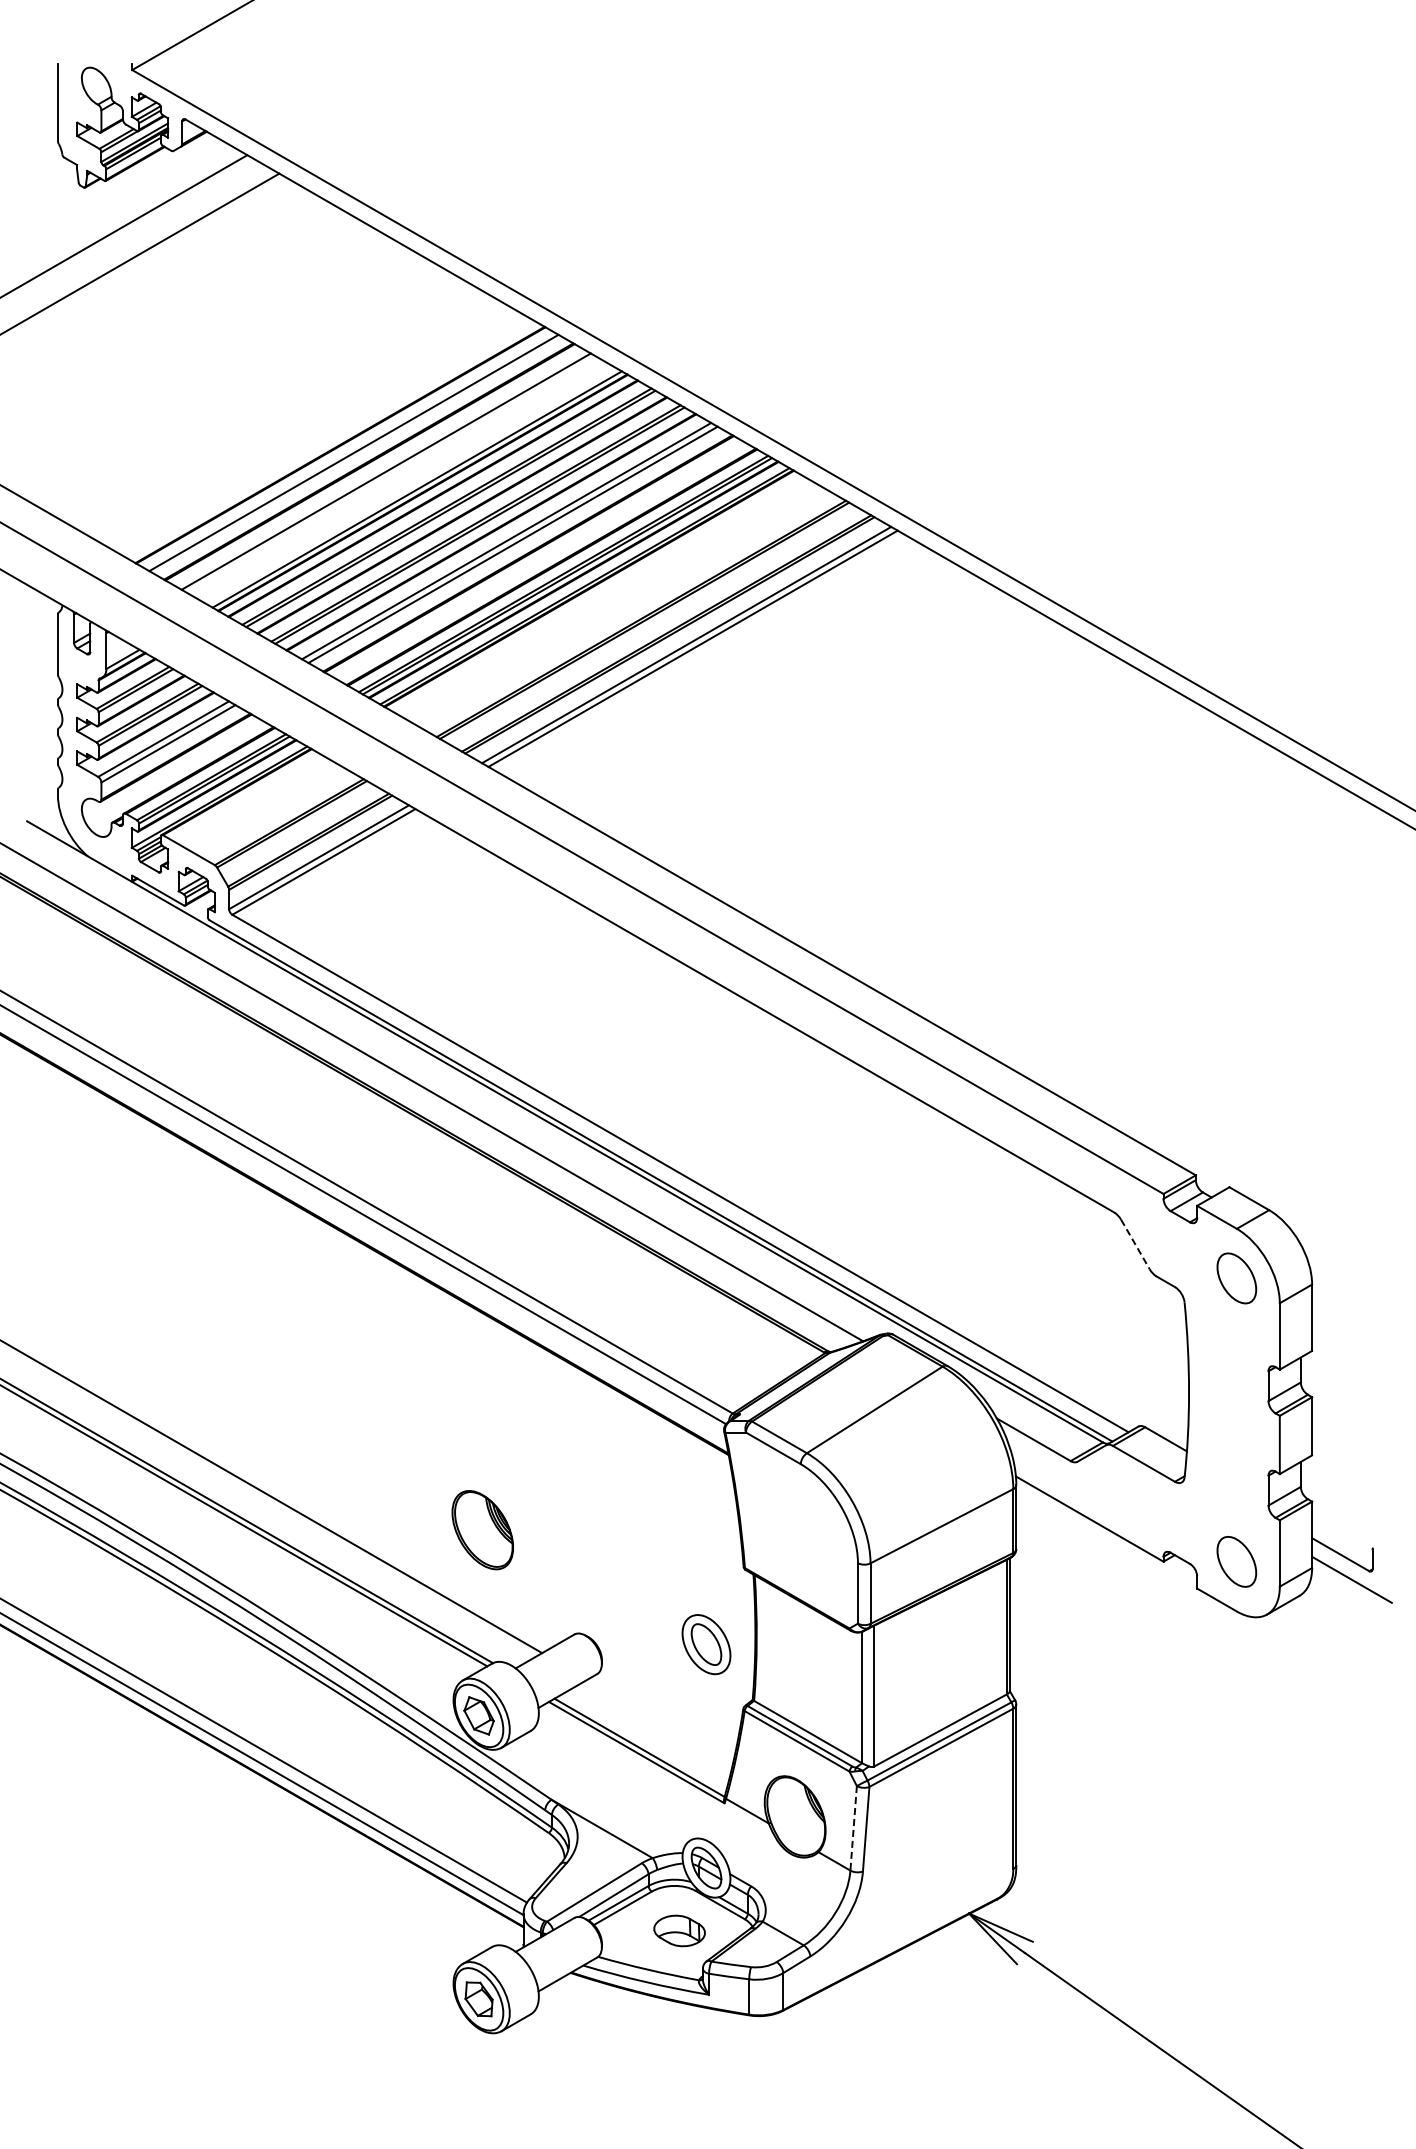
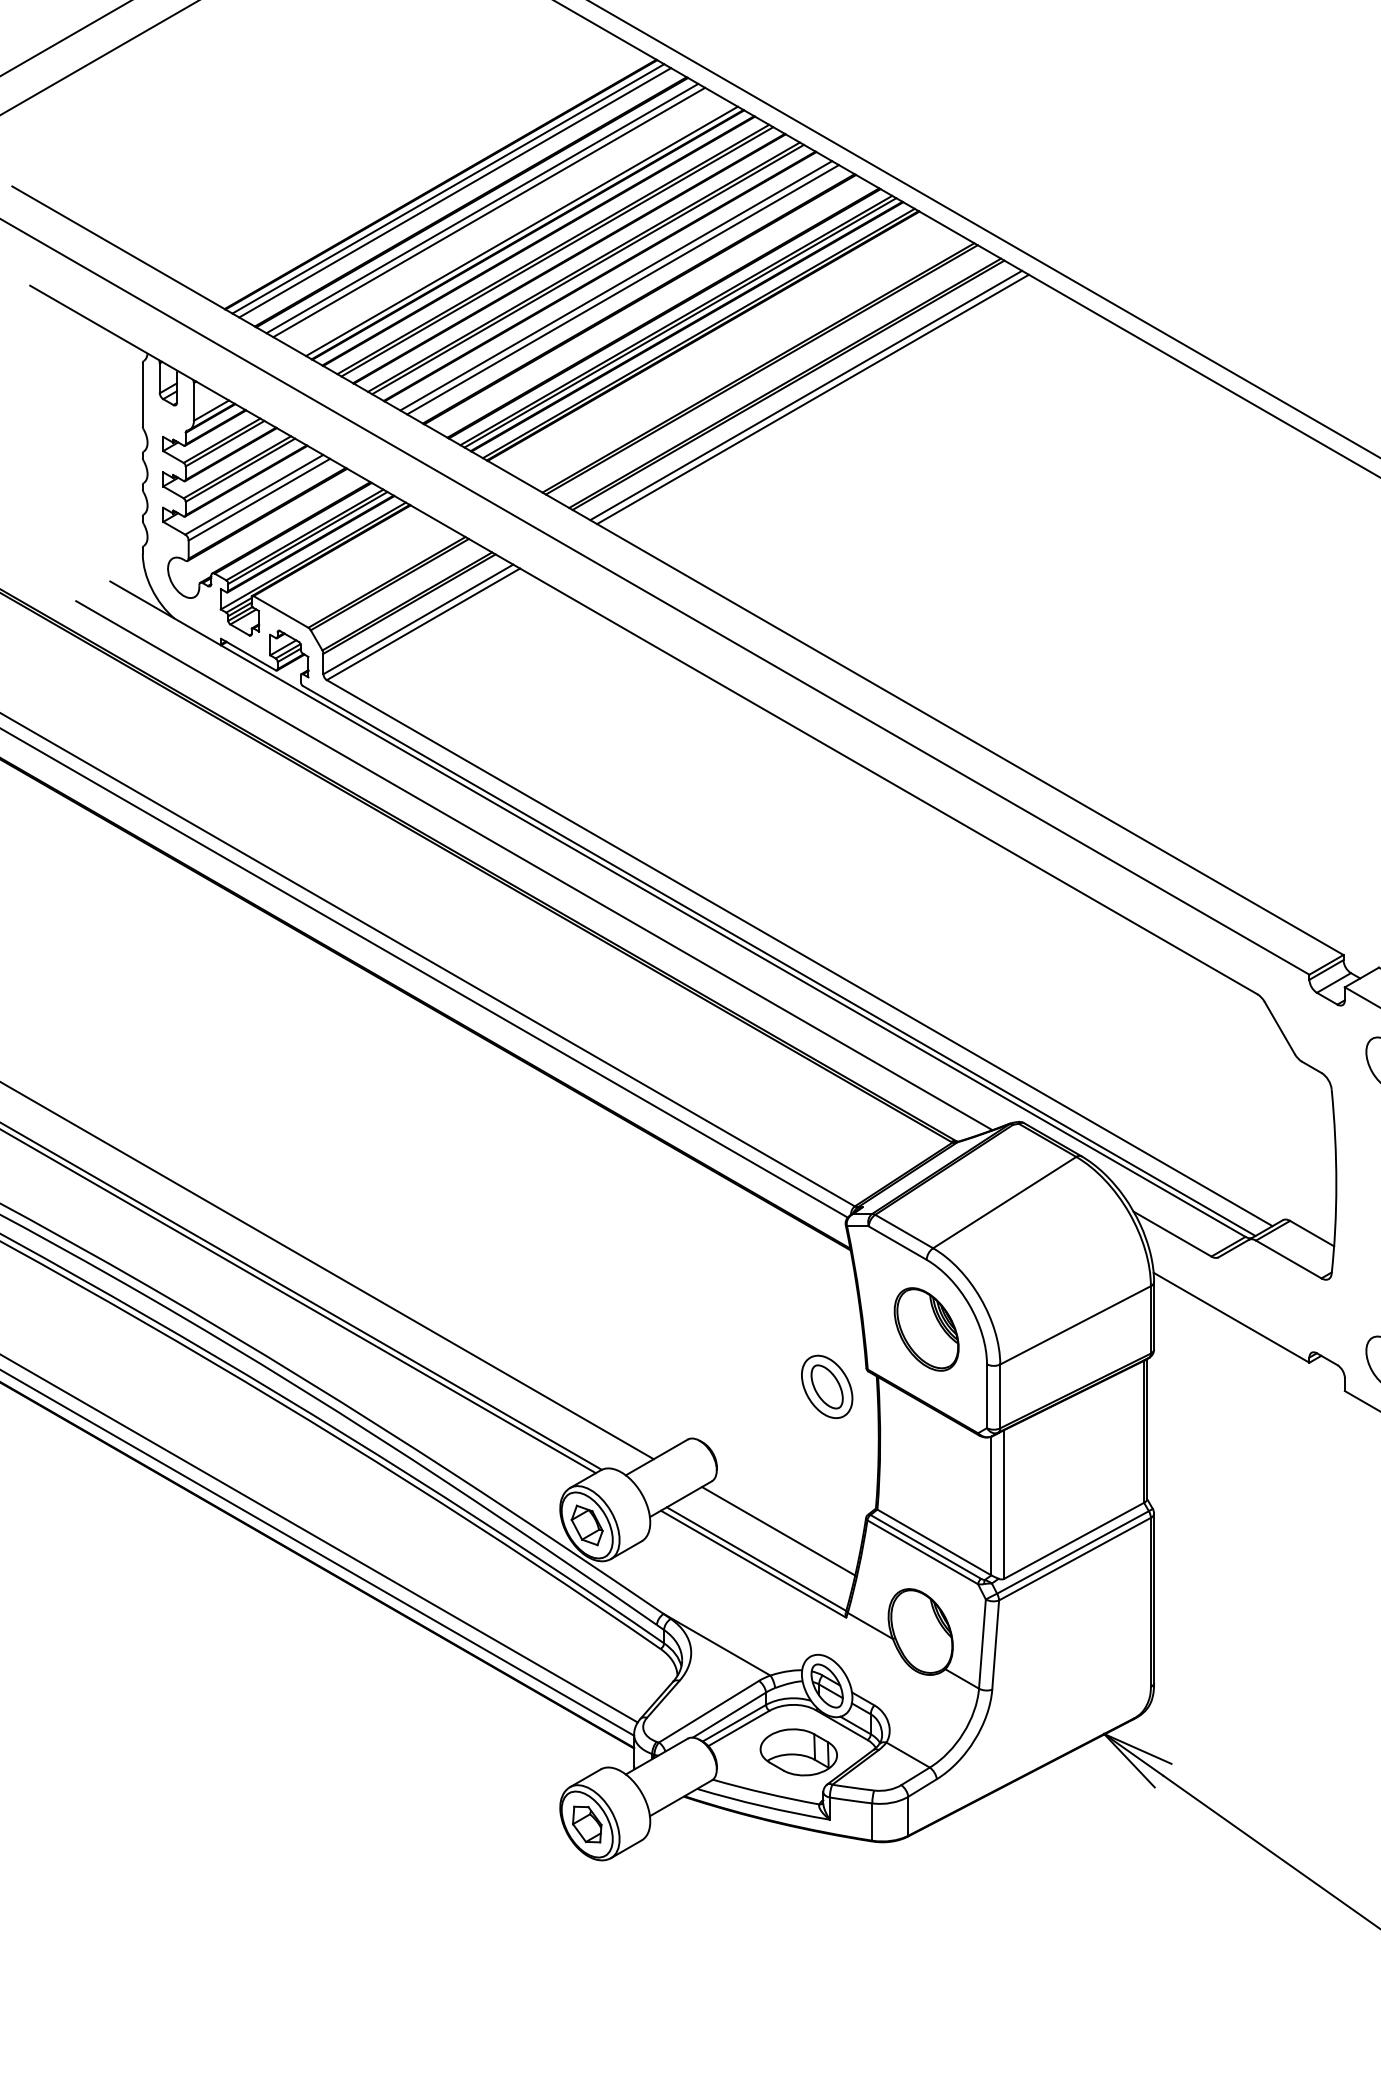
line: (347, 449) -> (448, 189), added
line: (379, 467) -> (482, 208), added
line: (1135, 1244) -> (1279, 1028), dashed -> solid
part: (482, 1530) -> (926, 1329), moved
part: (706, 1644) -> (827, 1386), moved
line: (660, 1721) -> (778, 1531), added
line: (853, 1828) -> (982, 1644), dashed -> solid
part: (679, 1930) -> (798, 1751), size x1.43

